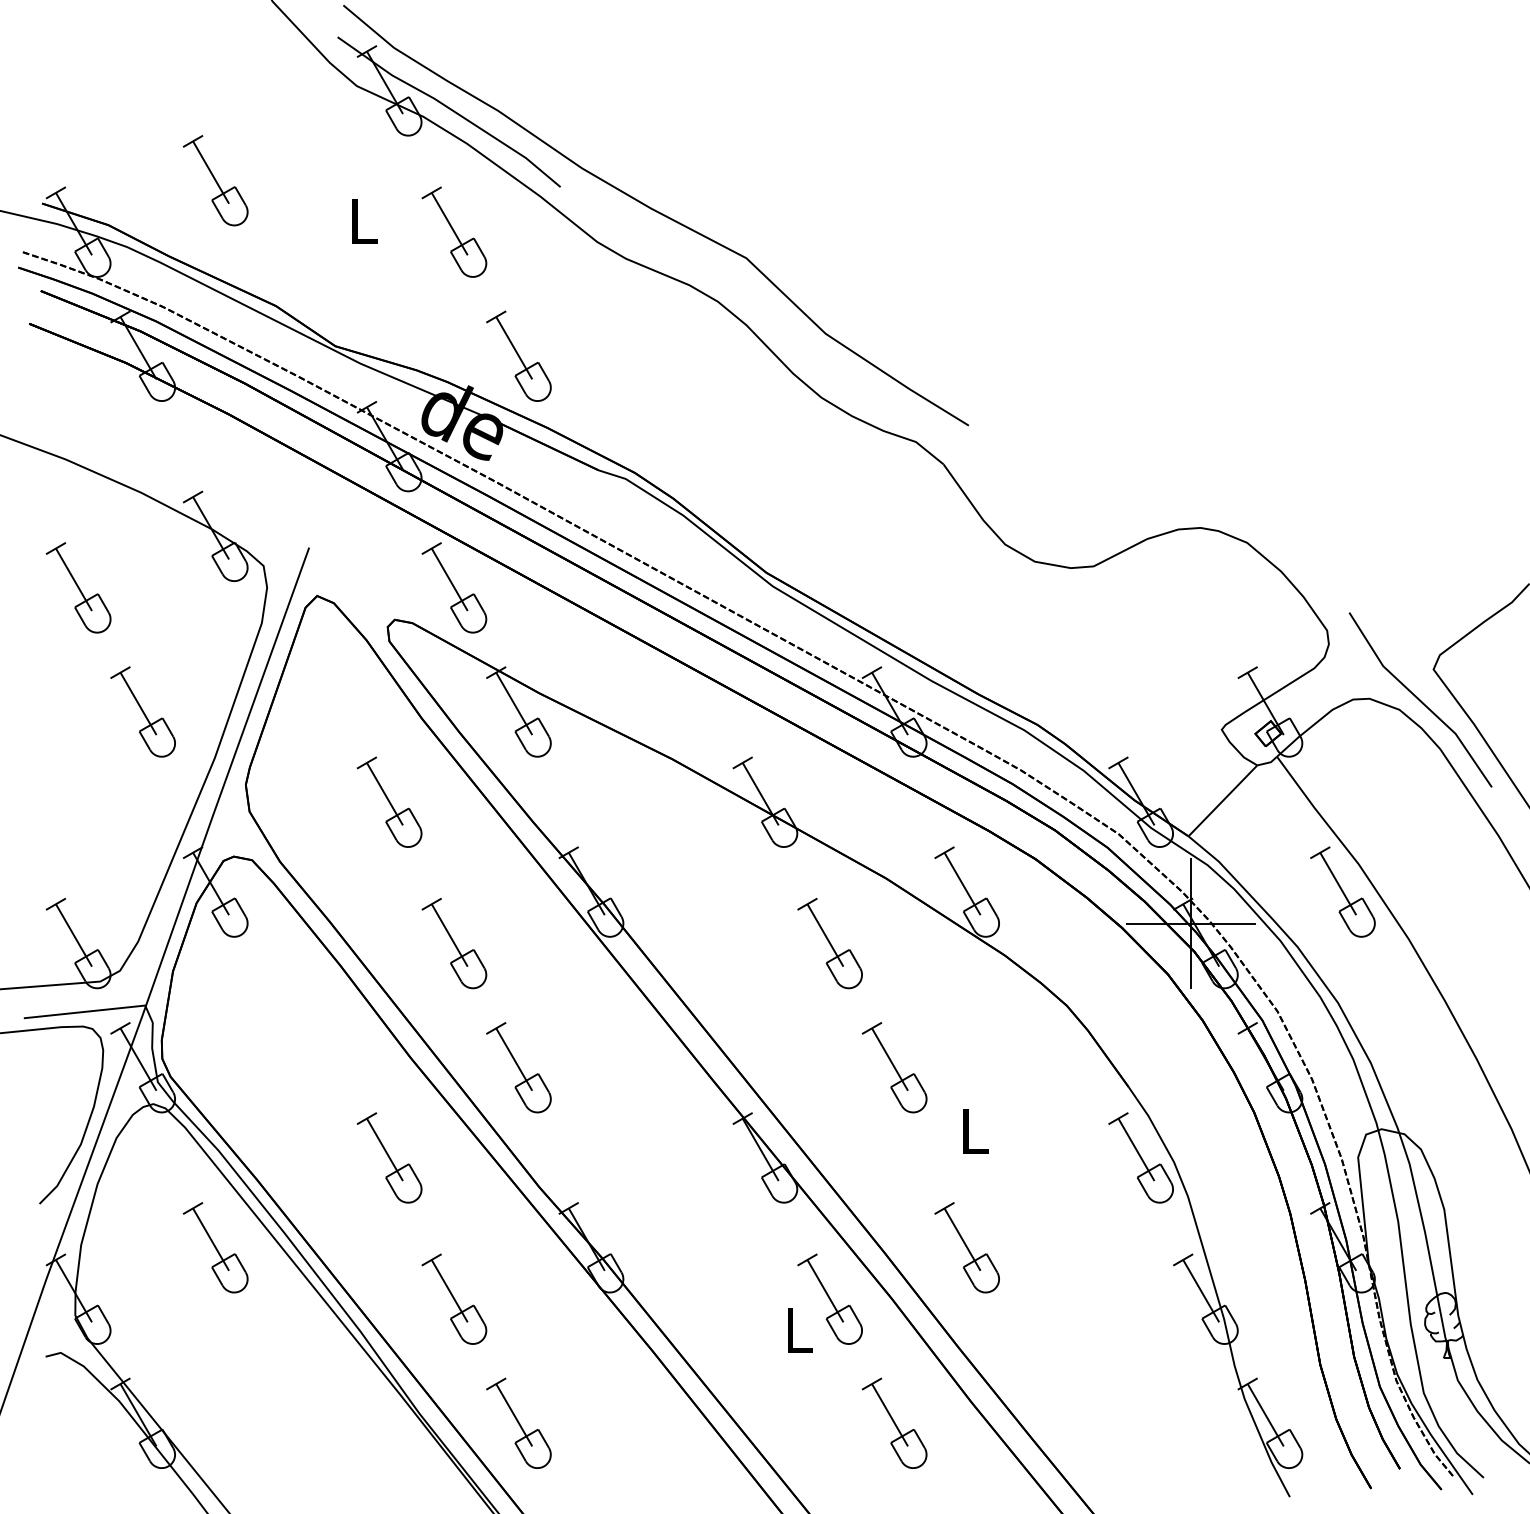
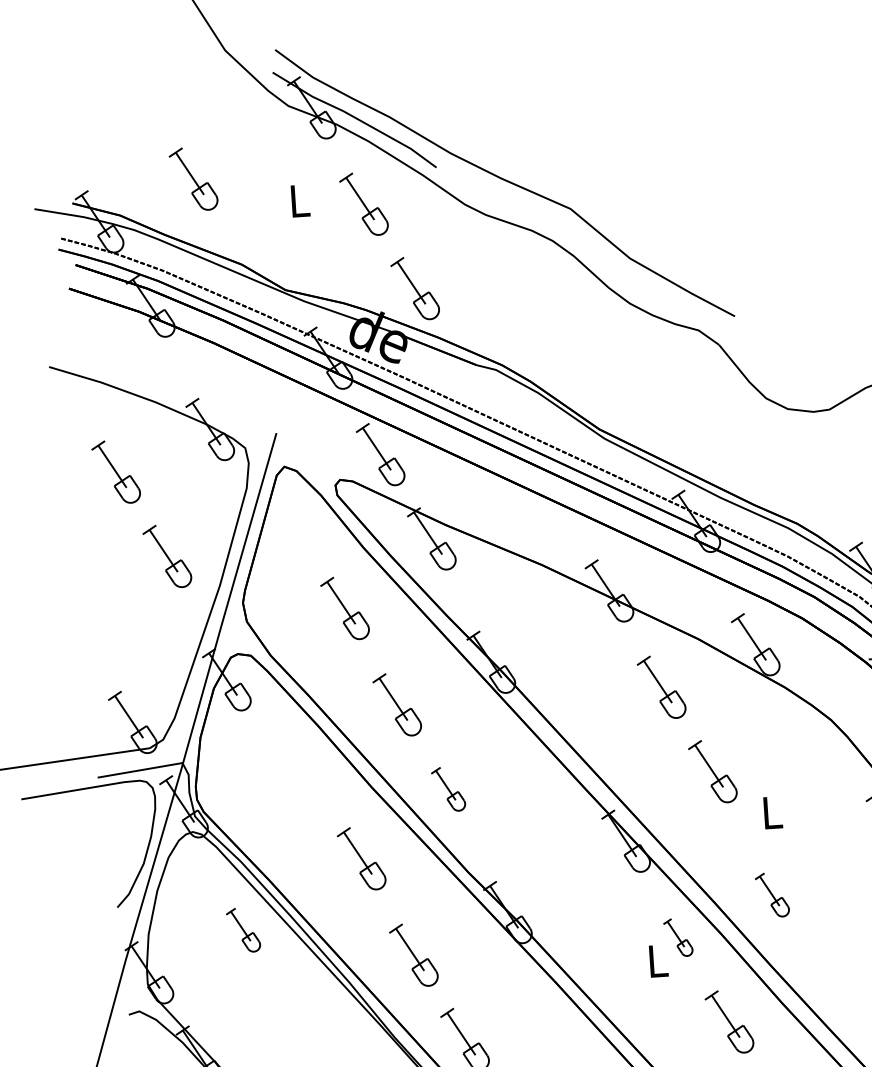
part: (518, 1067) -> (448, 789), size x0.7
part: (215, 1247) -> (243, 930), size x0.7
part: (966, 1247) -> (771, 894), size x0.7
part: (829, 1298) -> (677, 937), size x0.6

